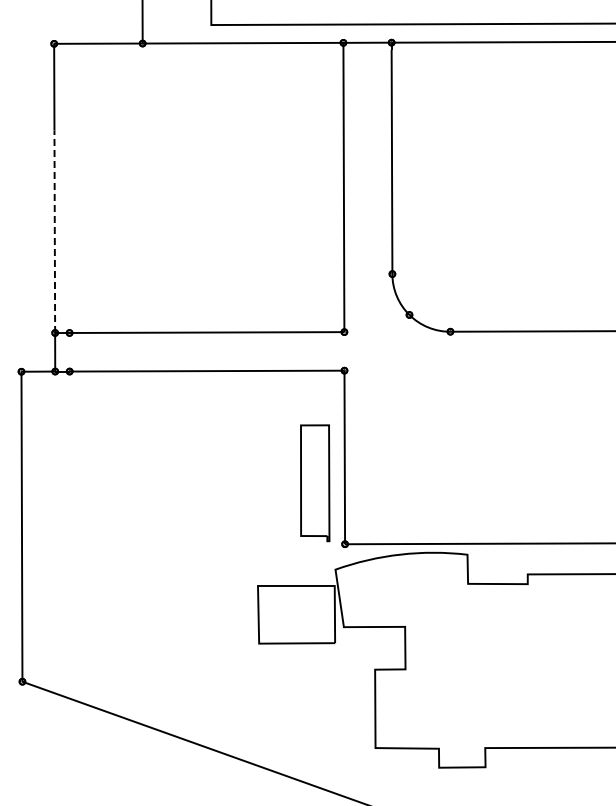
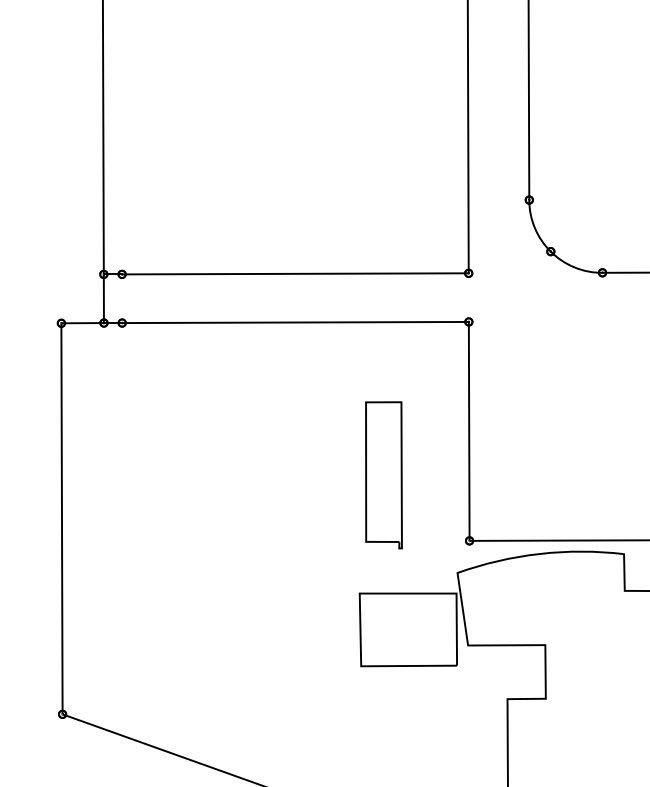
line: (54, 231) -> (103, 146), dashed -> solid
part: (315, 483) -> (384, 475), moved

